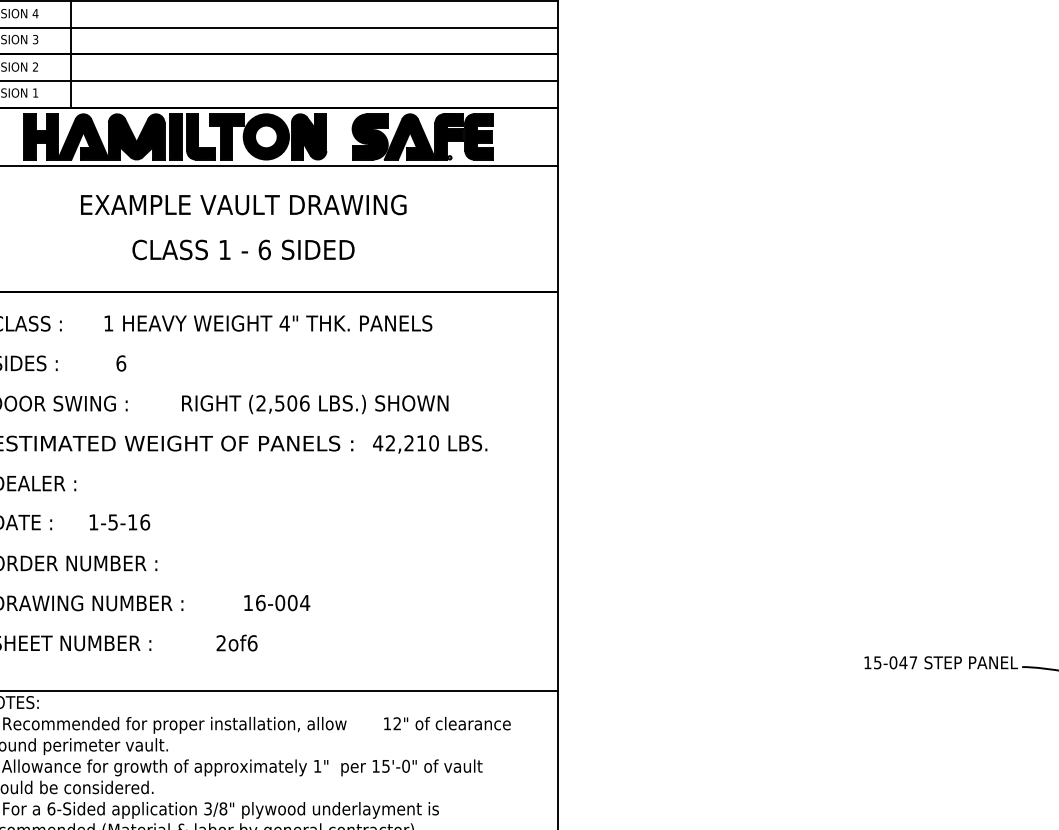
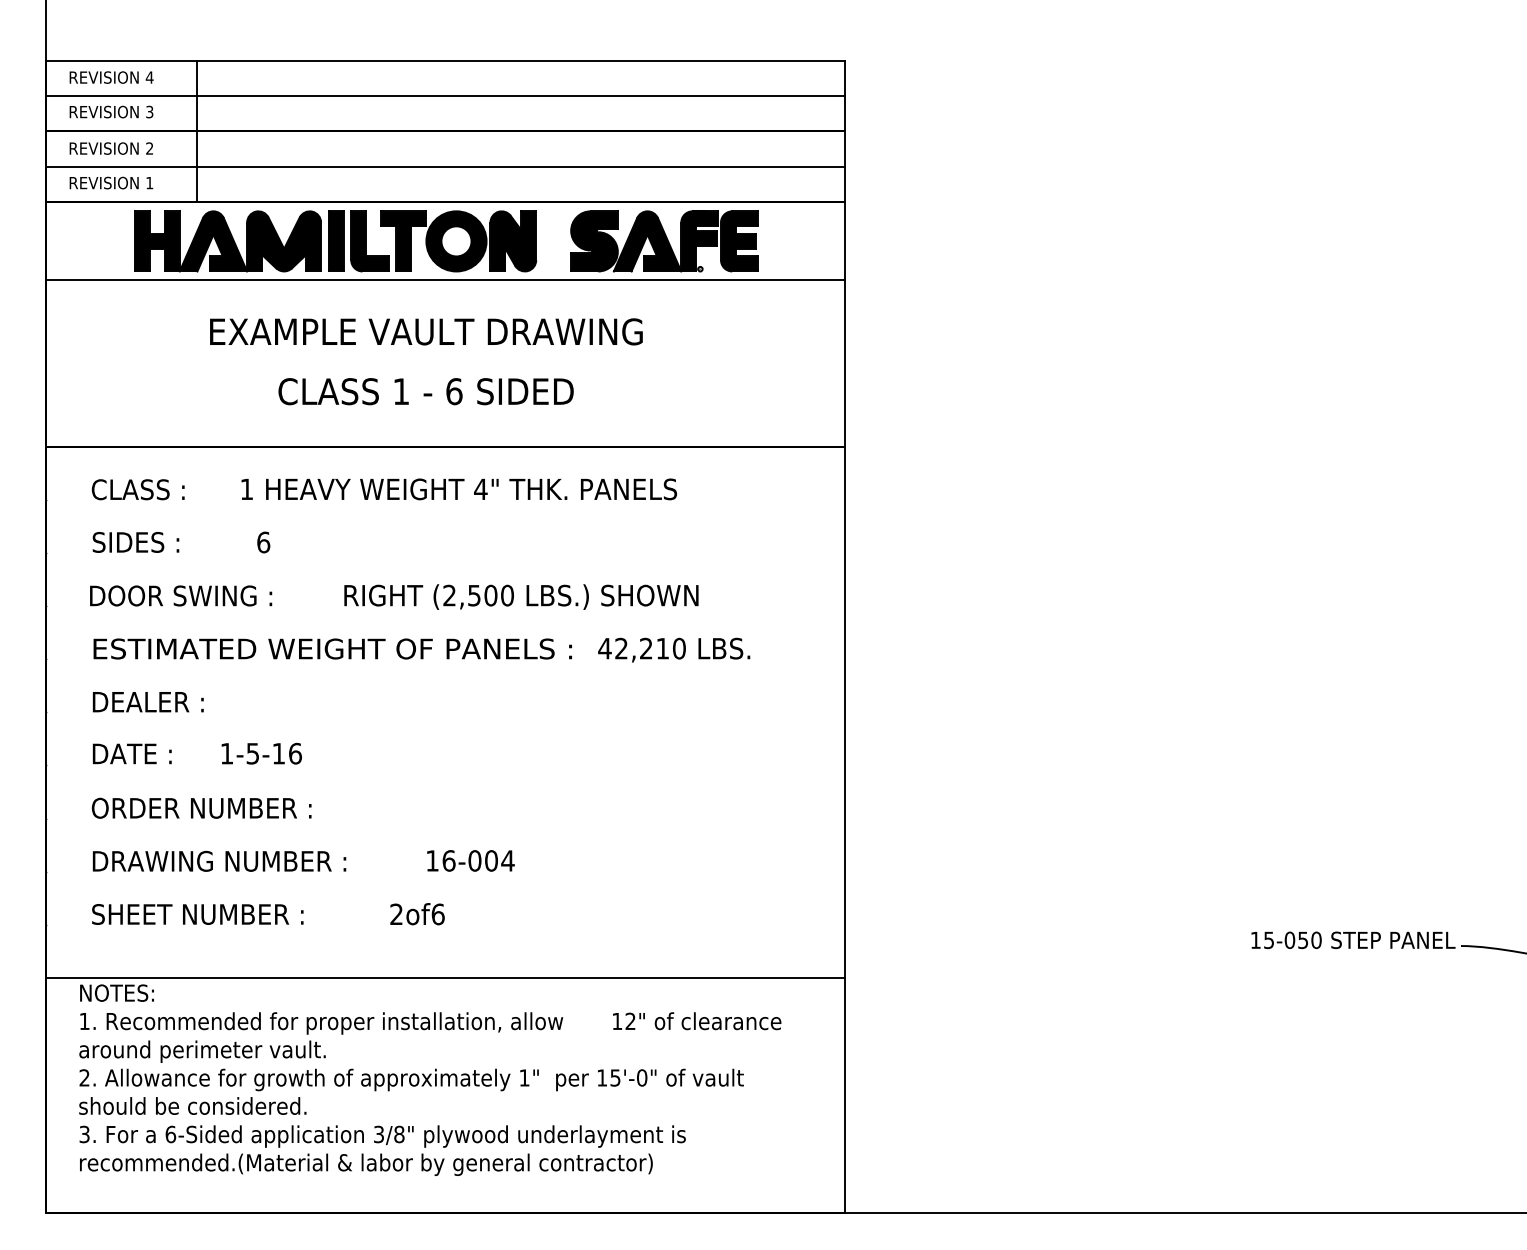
text: (304, 403) -> (507, 595), (2,506 -> (2,500
text: (908, 662) -> (1309, 940), 15-047 -> 15-050

